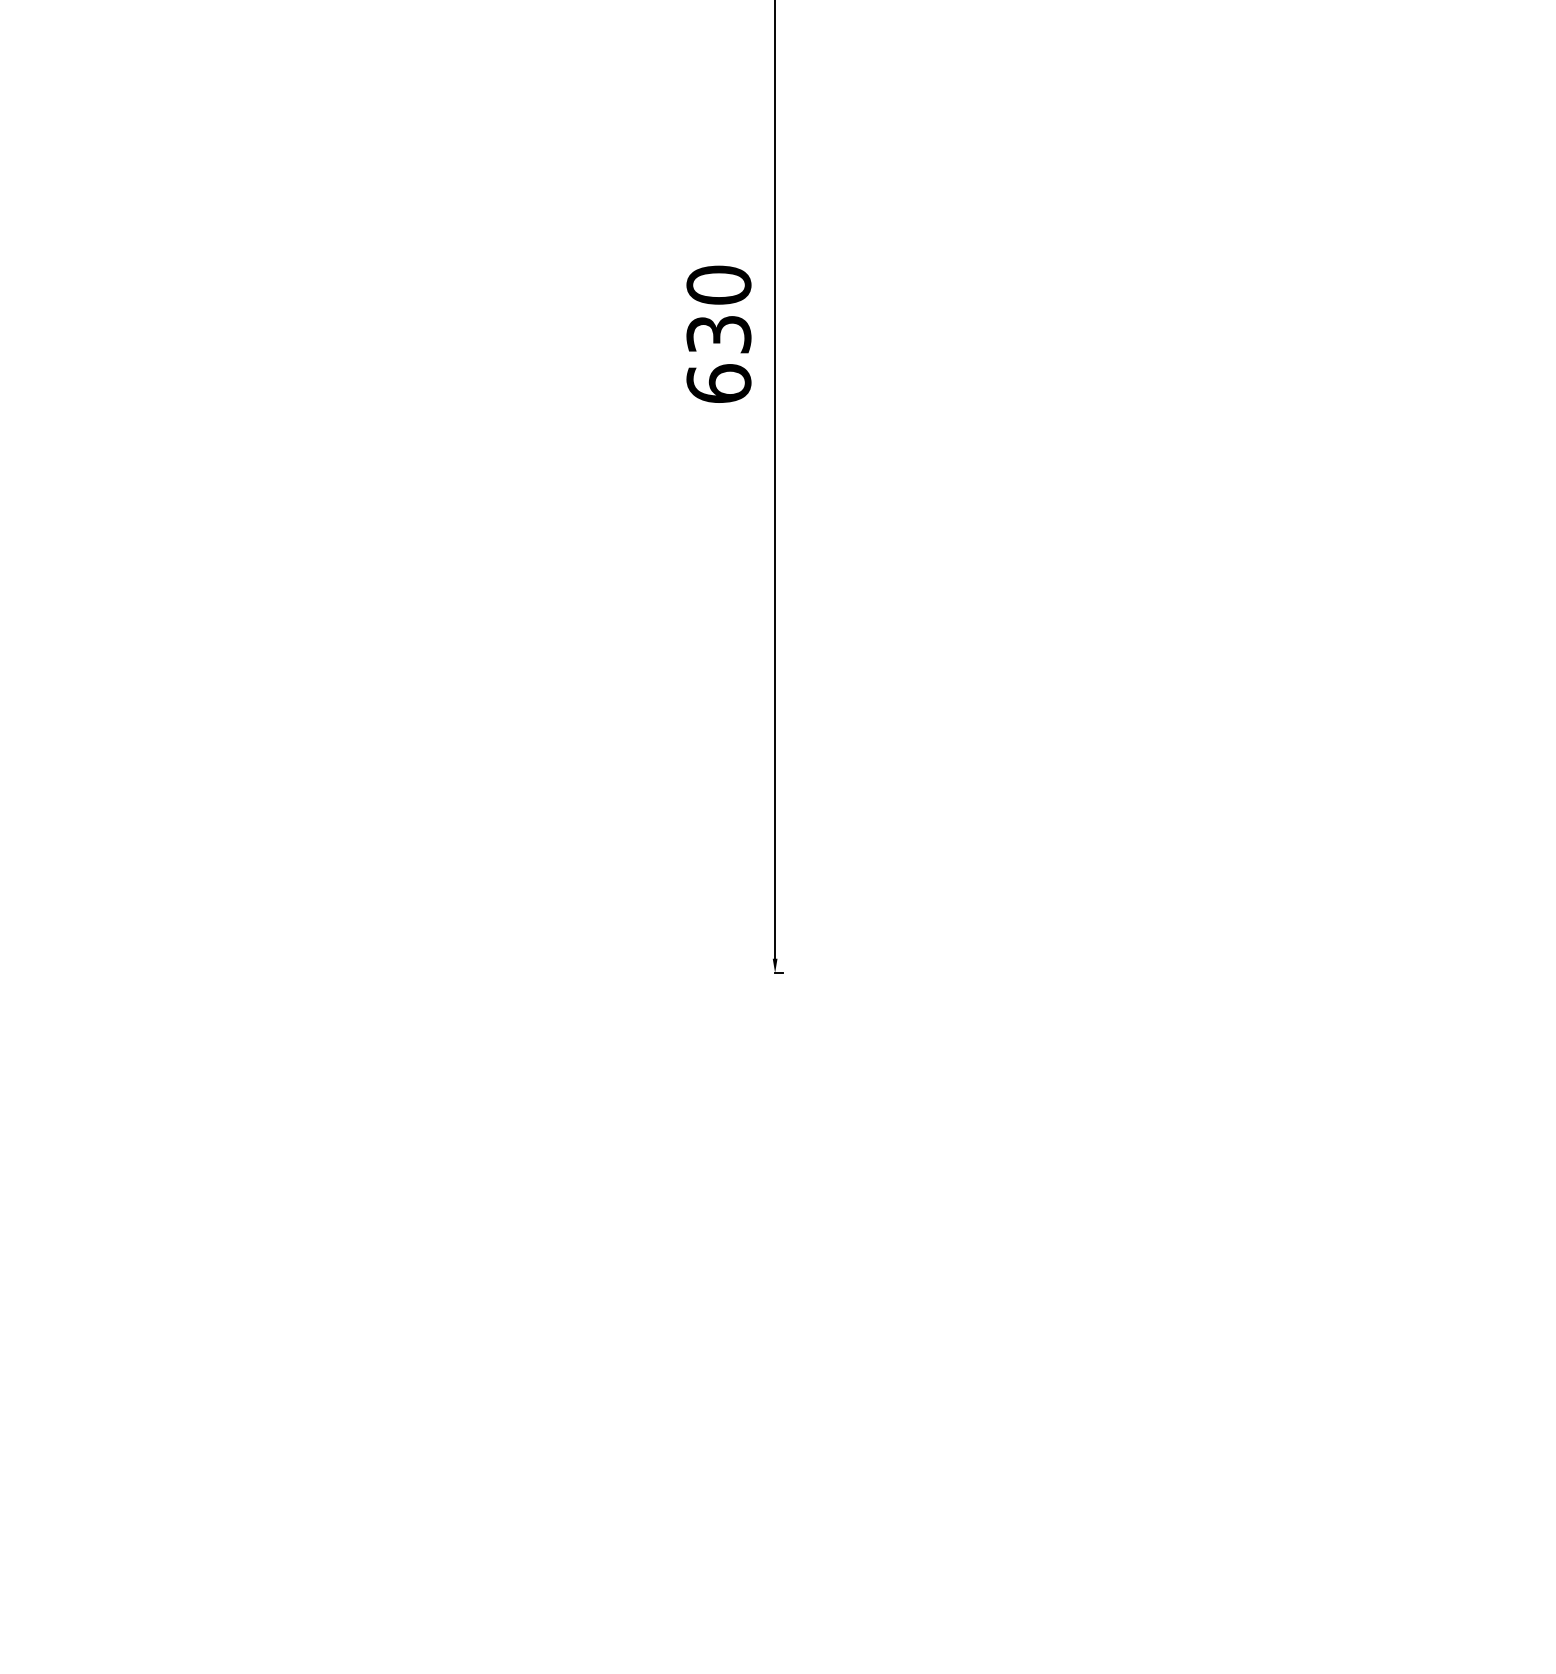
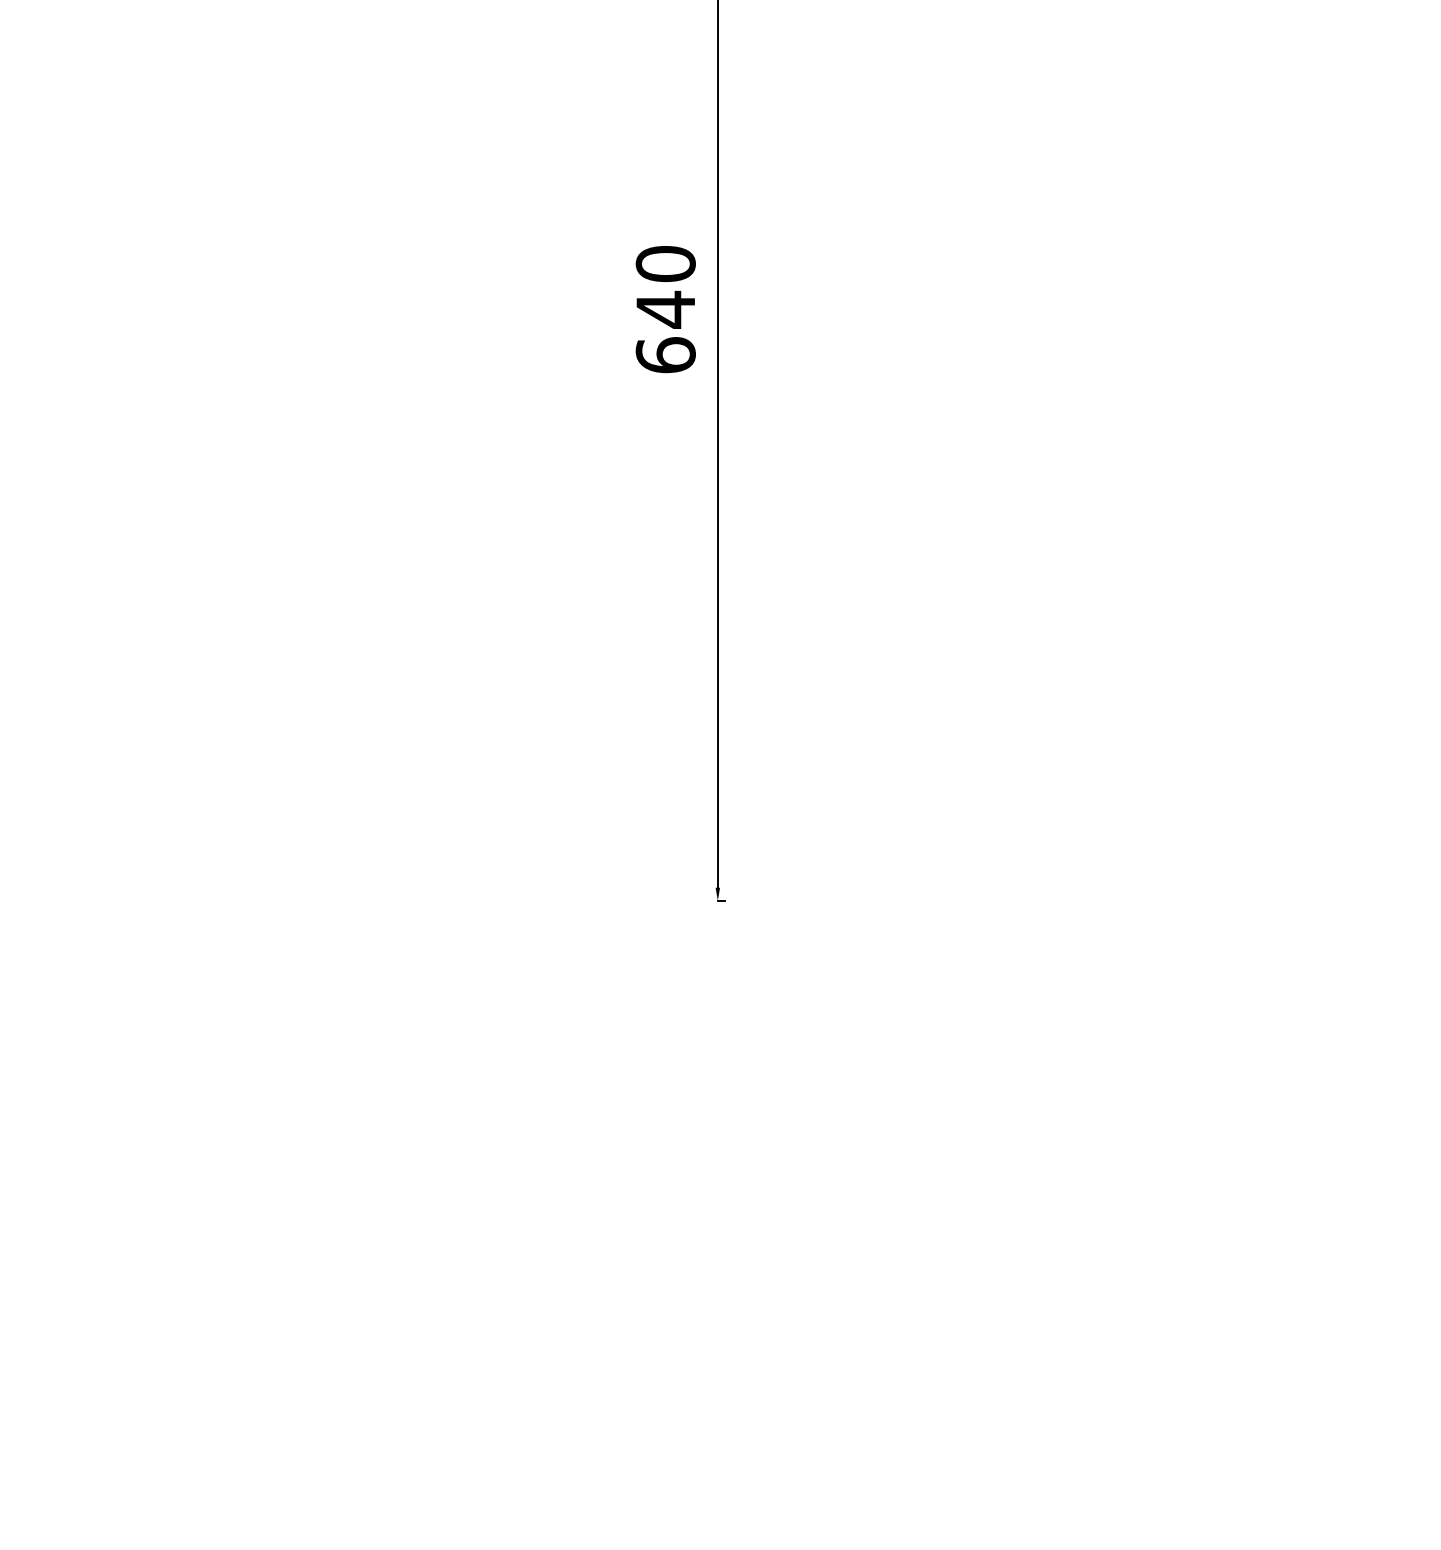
text: (718, 334) -> (665, 309), 630 -> 640

